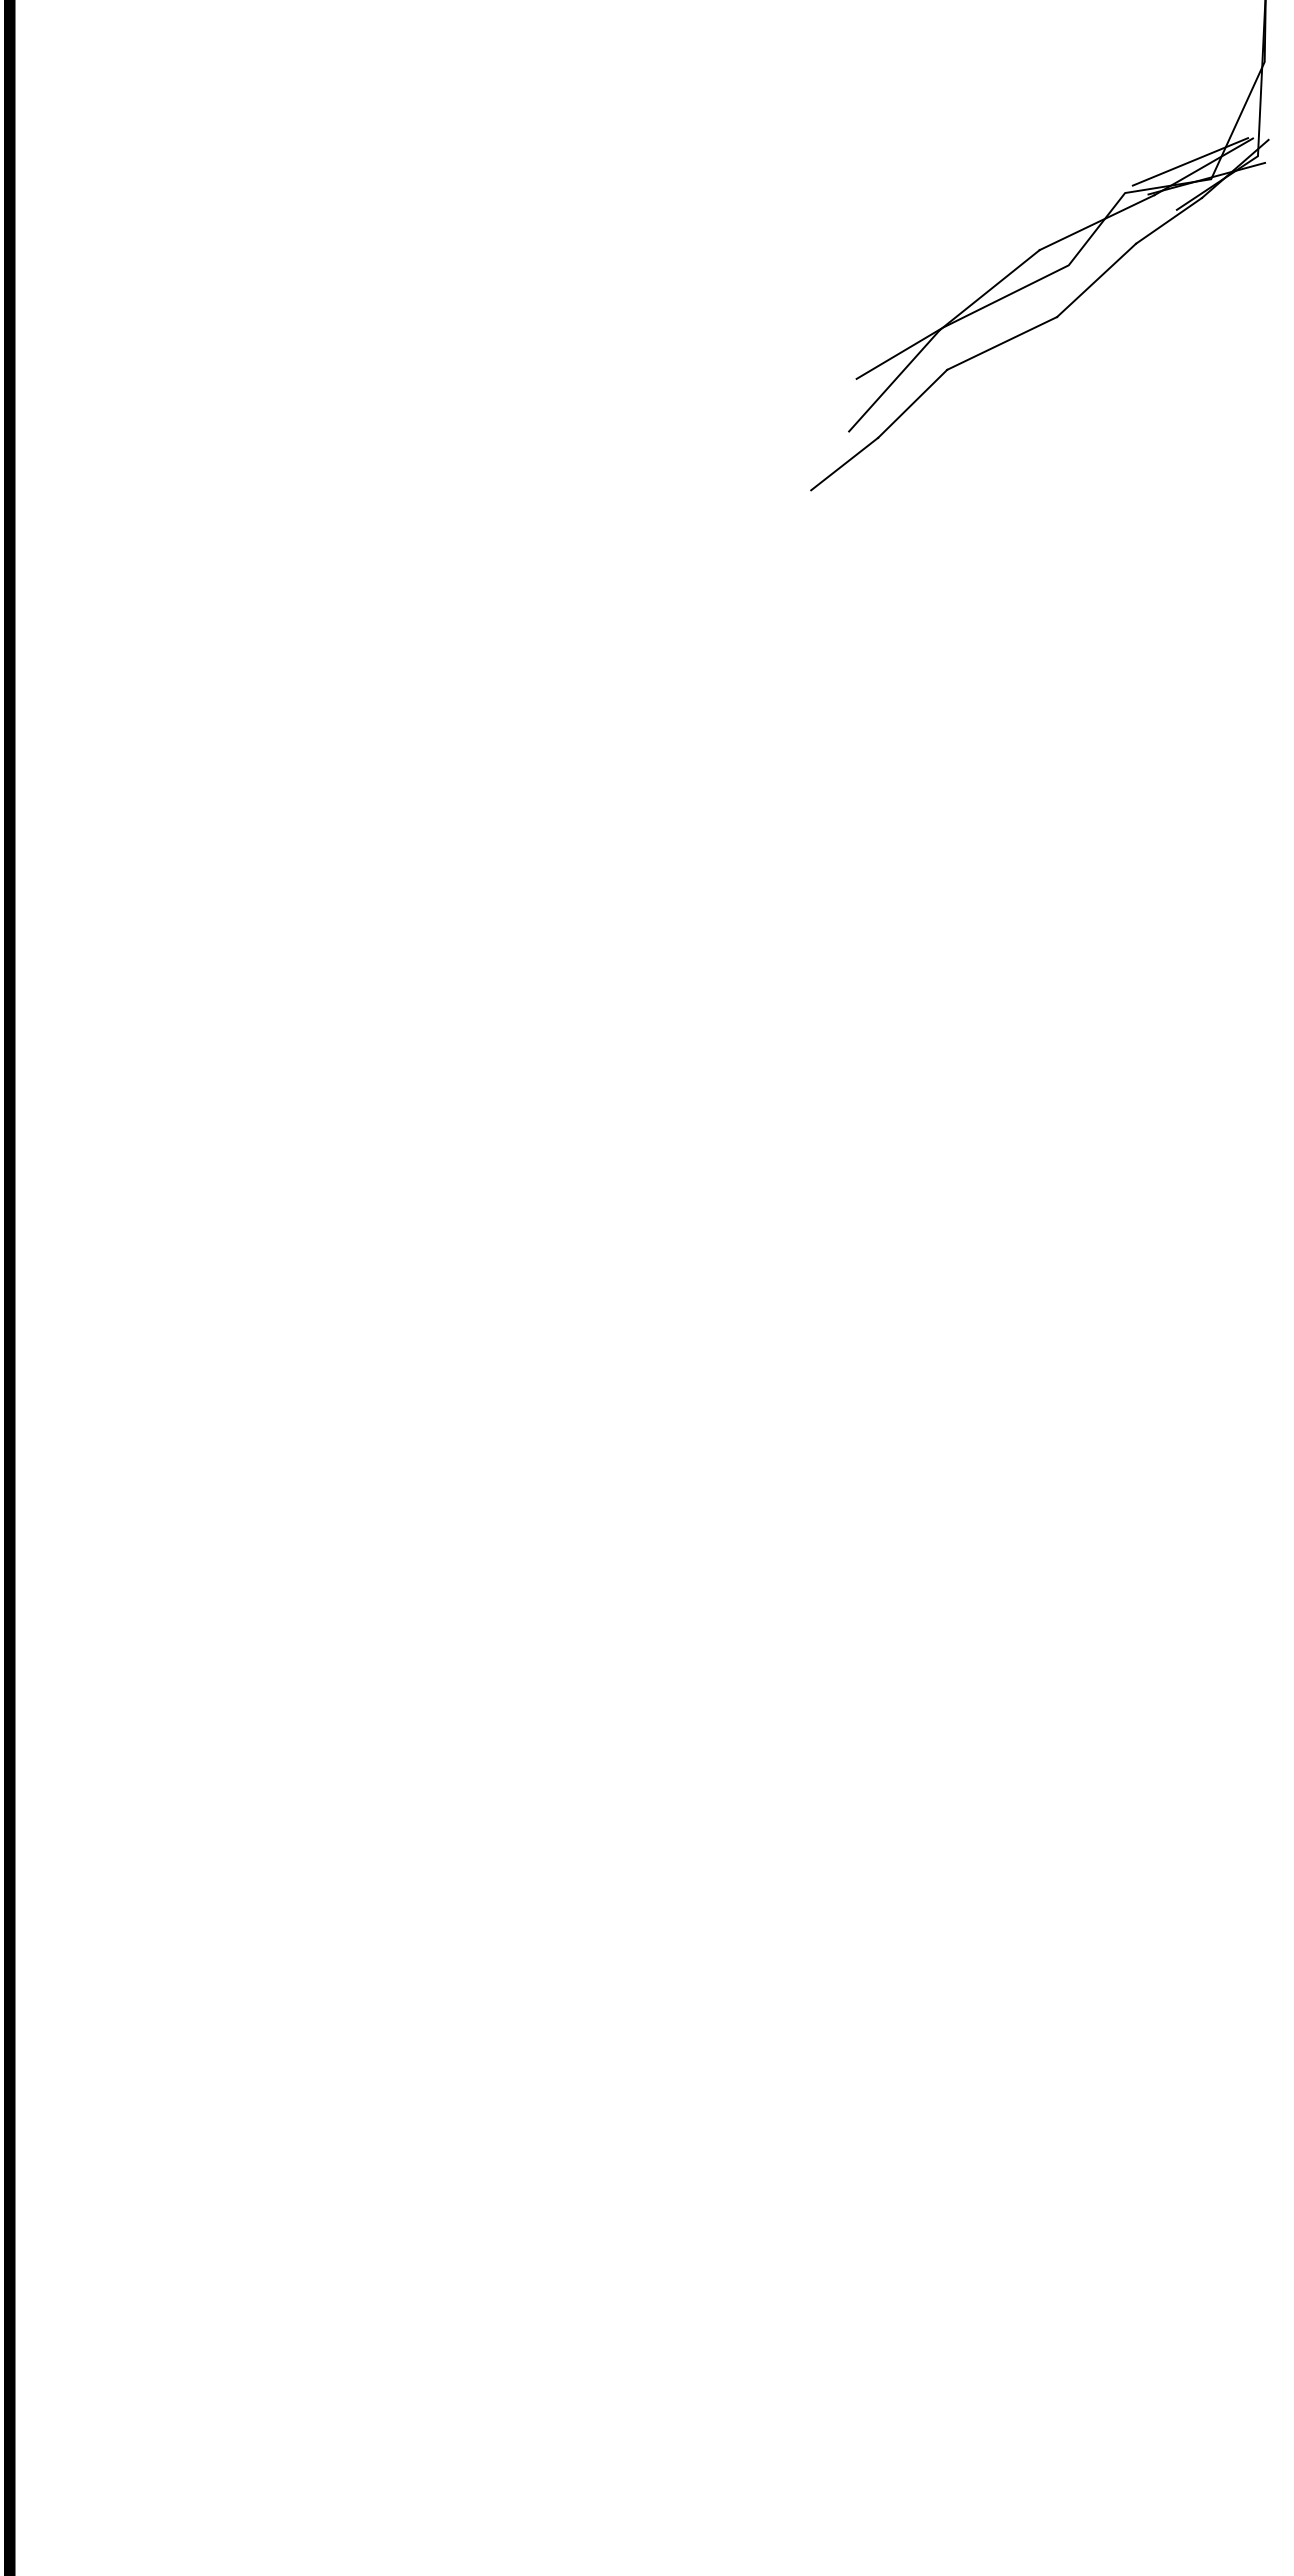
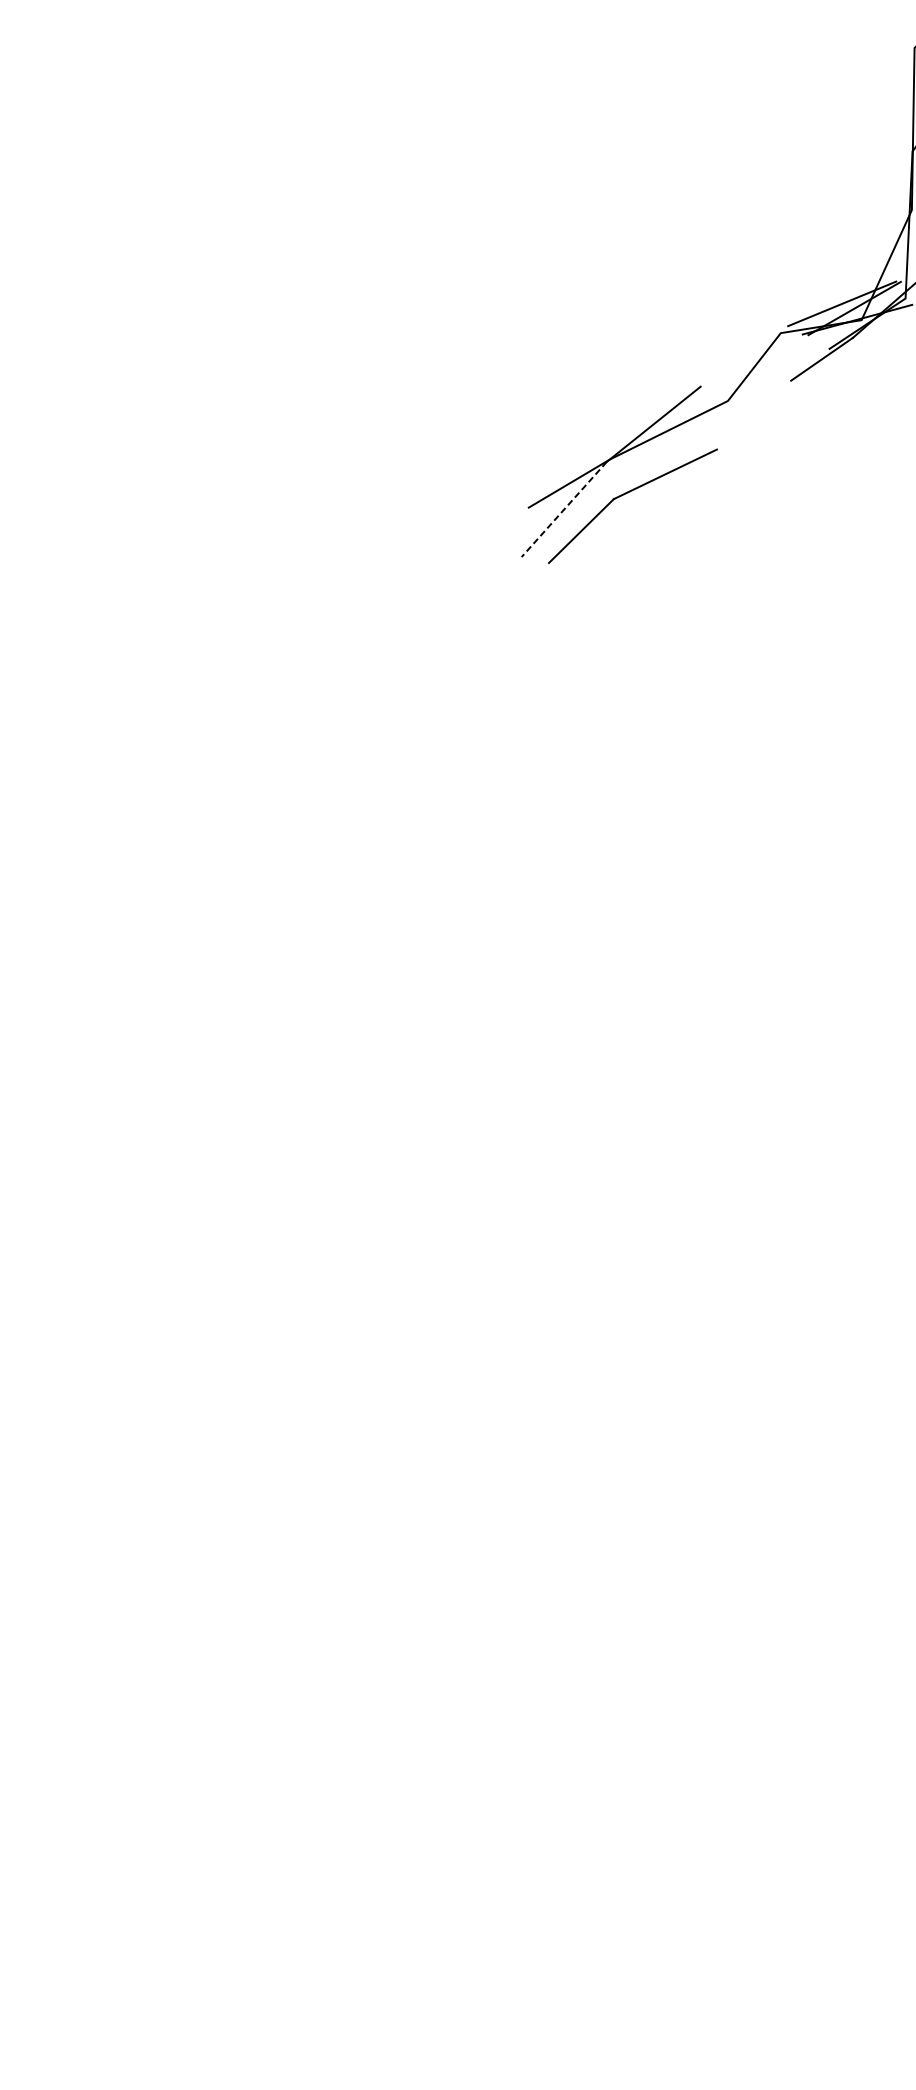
line: (1096, 222) -> (753, 360), removed
line: (1096, 280) -> (753, 415), removed
line: (894, 380) -> (564, 509), solid -> dashed
line: (844, 463) -> (517, 587), removed

